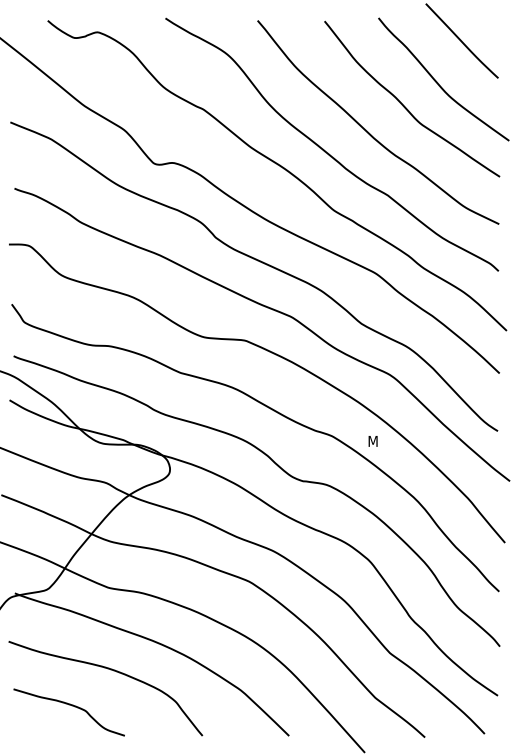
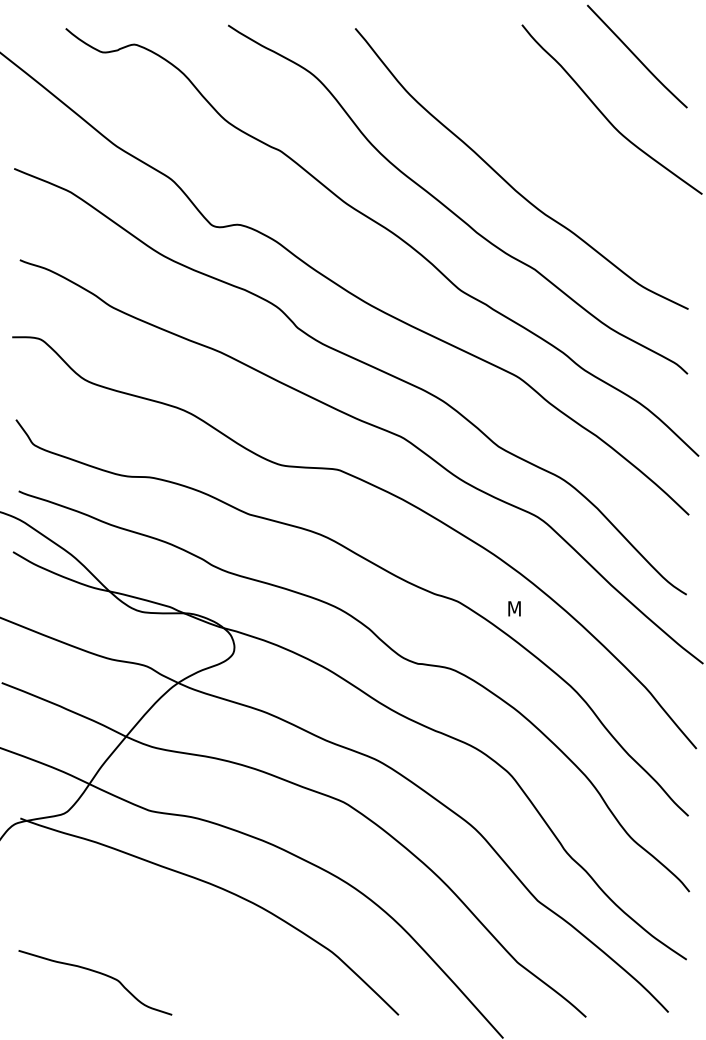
curve: (404, 106) -> (558, 146), removed
curve: (111, 670) -> (153, 924), removed

